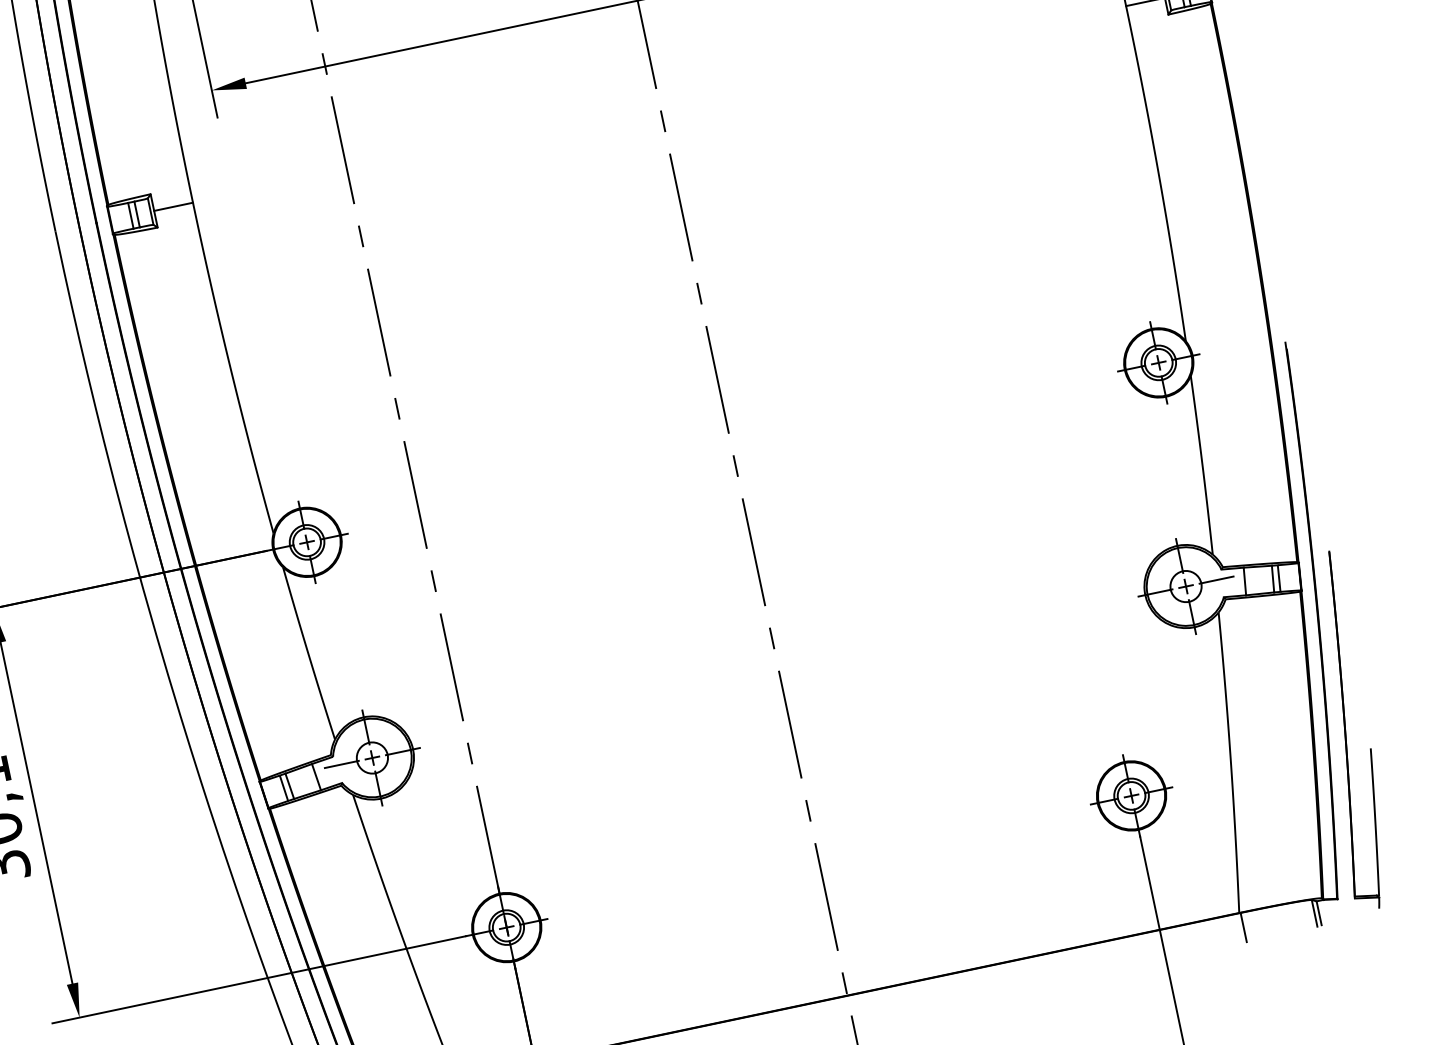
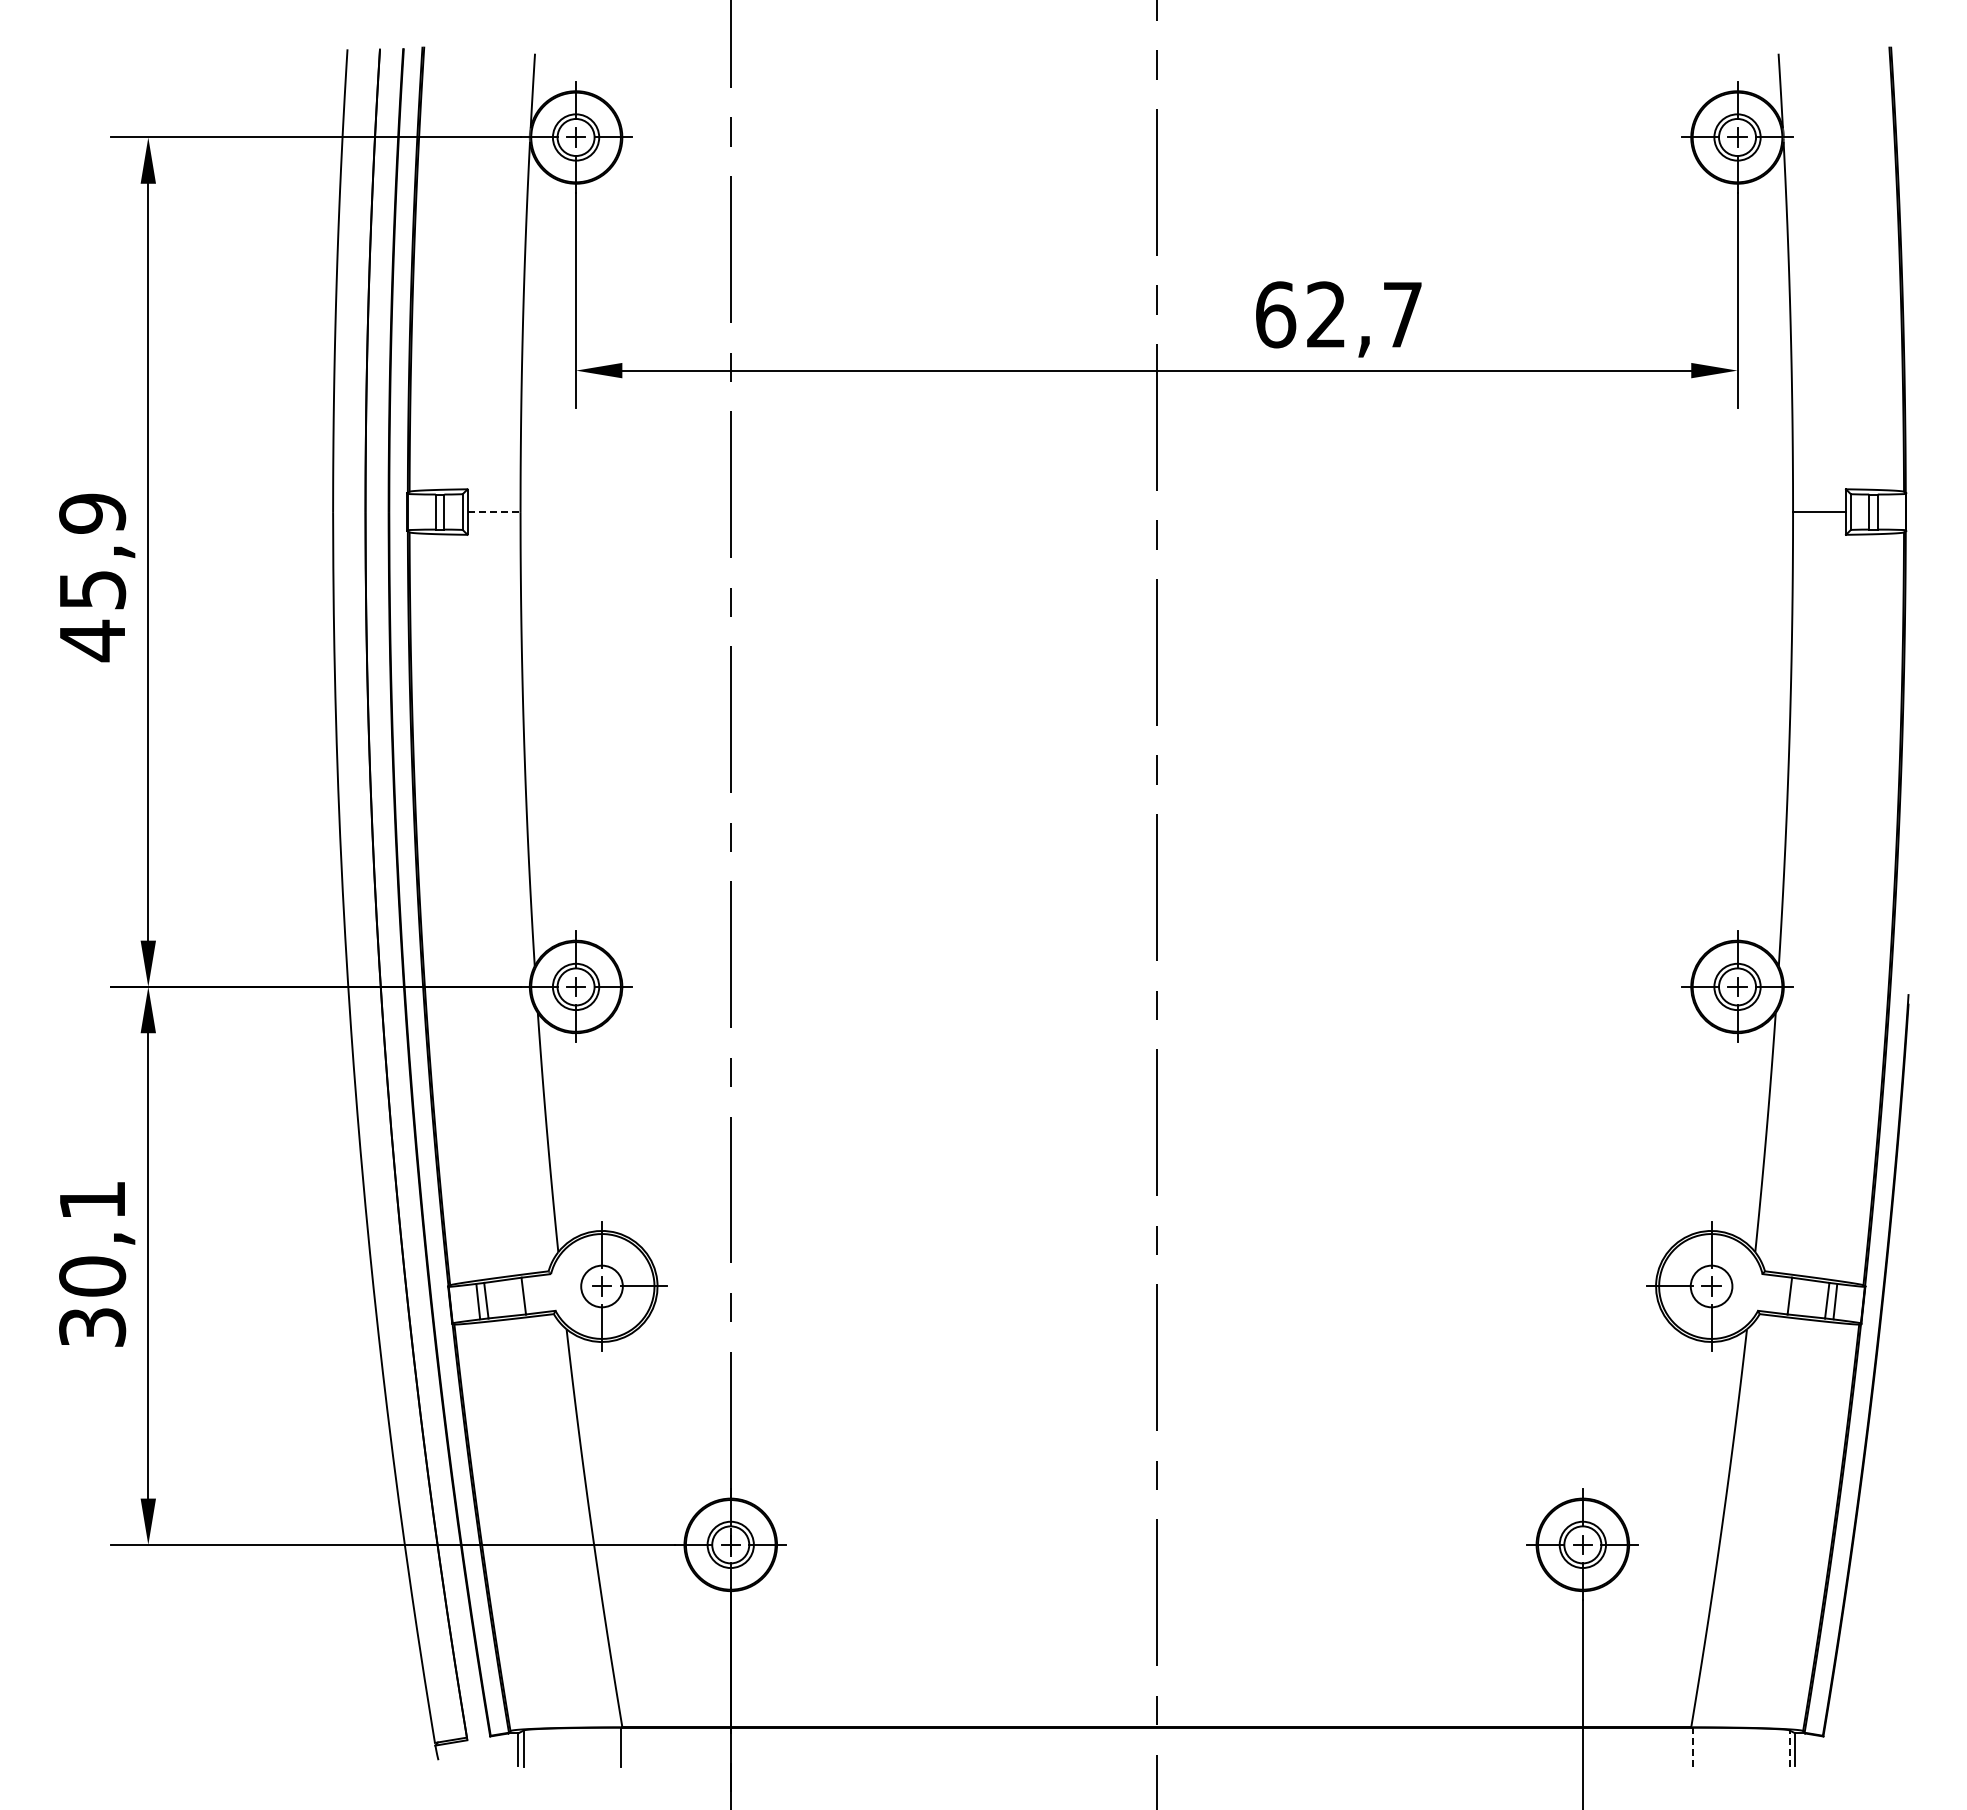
line: (173, 207) -> (494, 512), solid -> dashed
line: (1216, 580) -> (1753, 1286), removed
part: (1343, 731) -> (1877, 1519), removed
line: (341, 764) -> (560, 1286), removed
line: (1314, 913) -> (1789, 1748), solid -> dashed
line: (1244, 927) -> (1693, 1747), solid -> dashed

